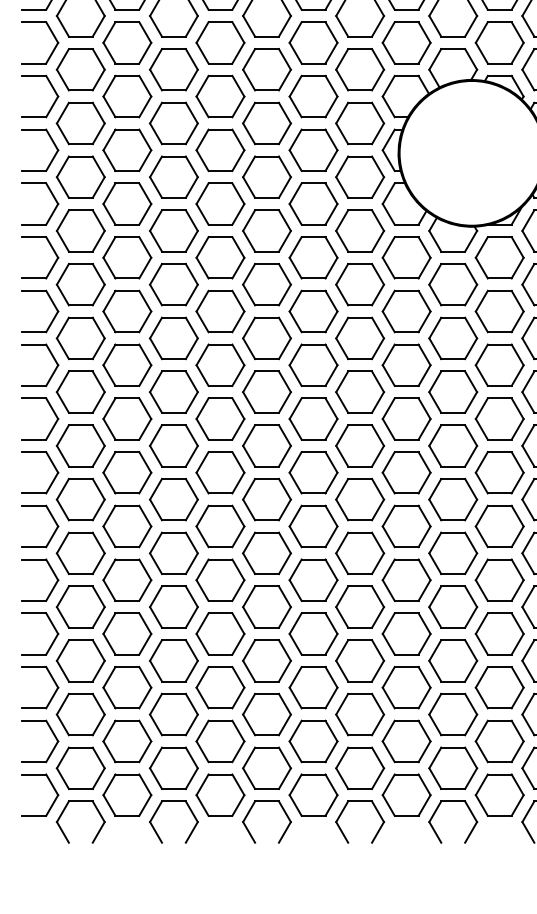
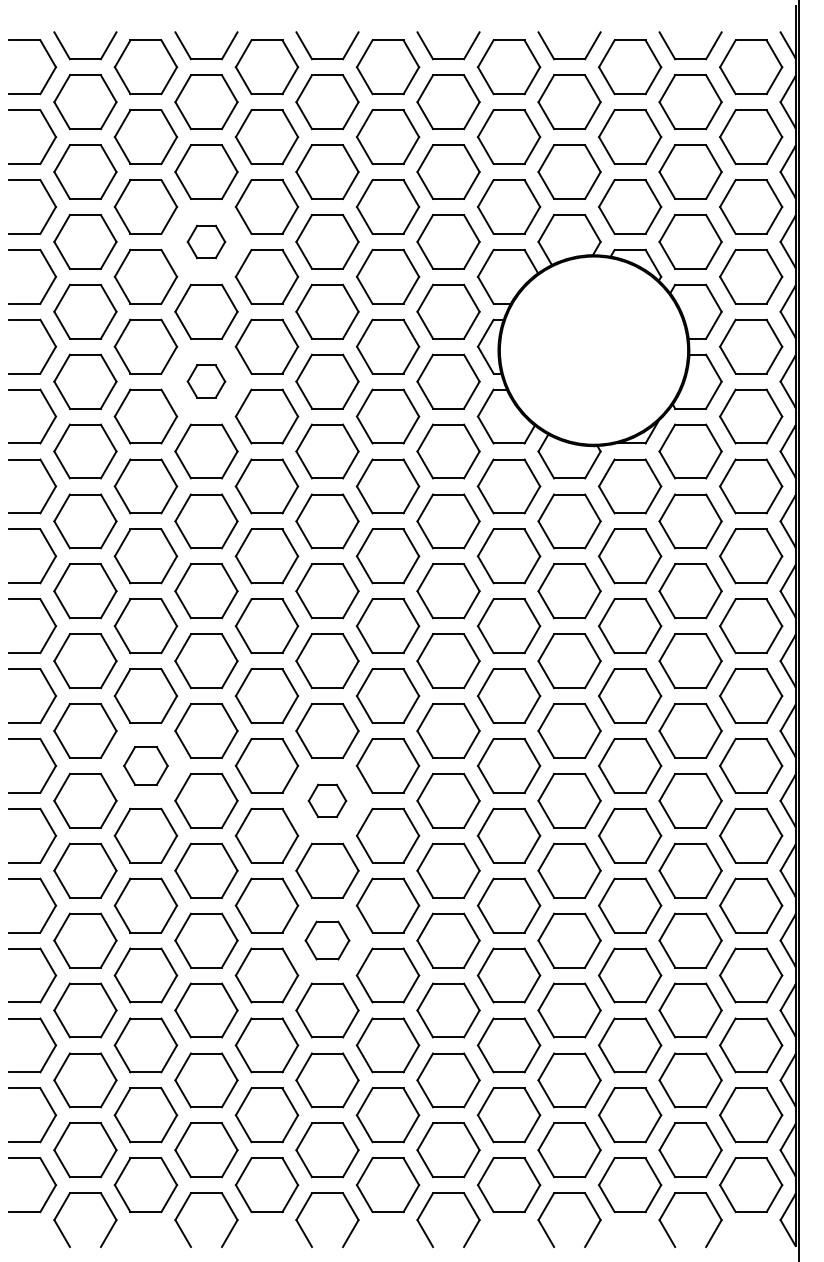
part: (173, 69) -> (206, 241), size x0.6
part: (173, 177) -> (206, 381), size x0.6
part: (127, 472) -> (145, 765), size x0.7
part: (267, 499) -> (327, 800), size x0.6
part: (267, 607) -> (327, 940), size x0.7

